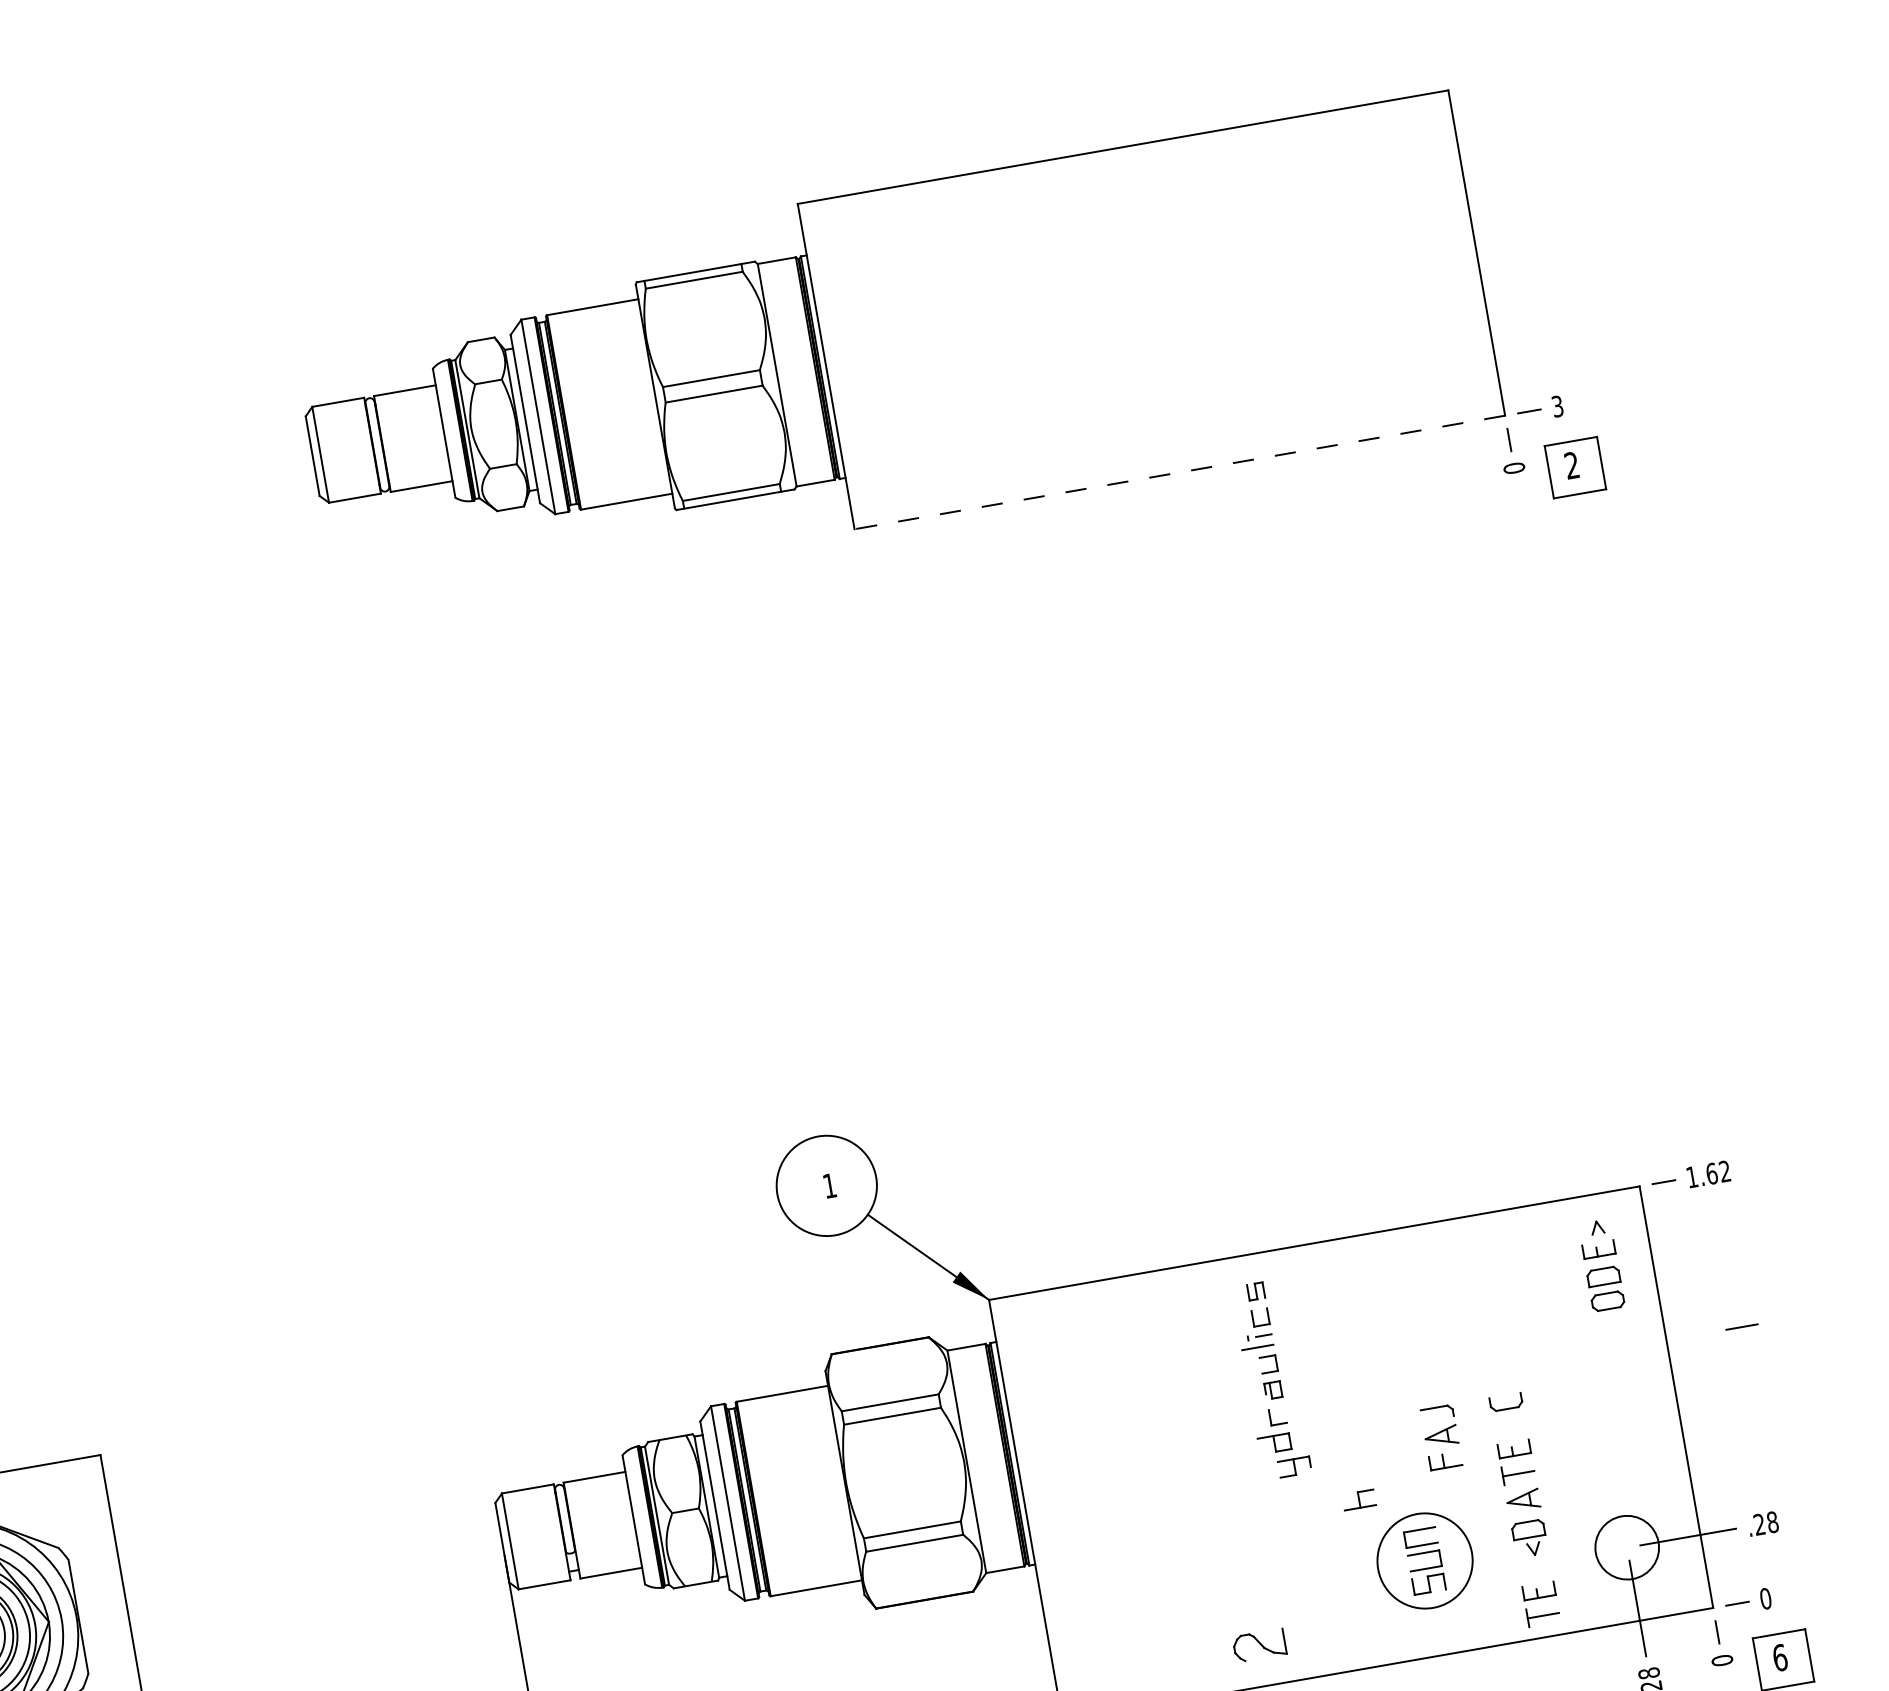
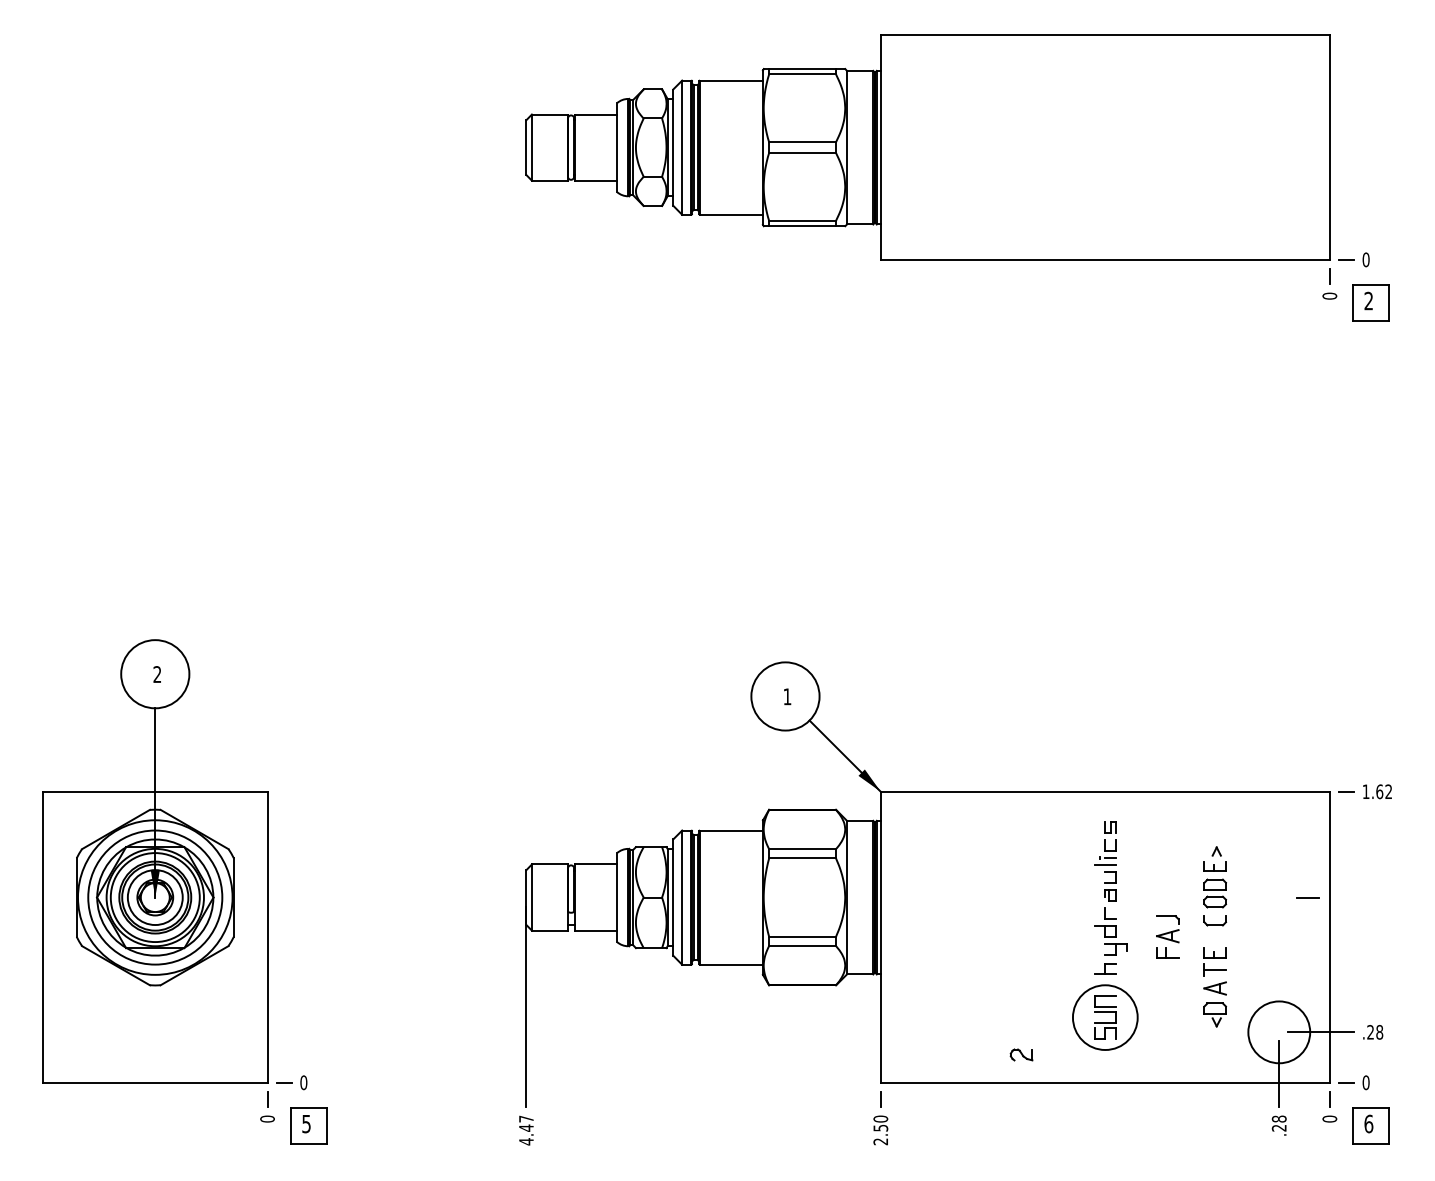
text: (1556, 406) -> (1365, 259), 3 -> 0
line: (1179, 471) -> (1105, 259), dashed -> solid
part: (1600, 1265) -> (1214, 877), moved
line: (1741, 1326) -> (1307, 897), moved
part: (1271, 1380) -> (1110, 888), moved
circle: (1627, 1547) -> (1279, 1032), size x1.43
part: (1425, 1560) -> (1105, 1017), moved
part: (1540, 1603) -> (1214, 1059), removed
part: (1259, 1644) -> (1021, 1054), size x0.62

